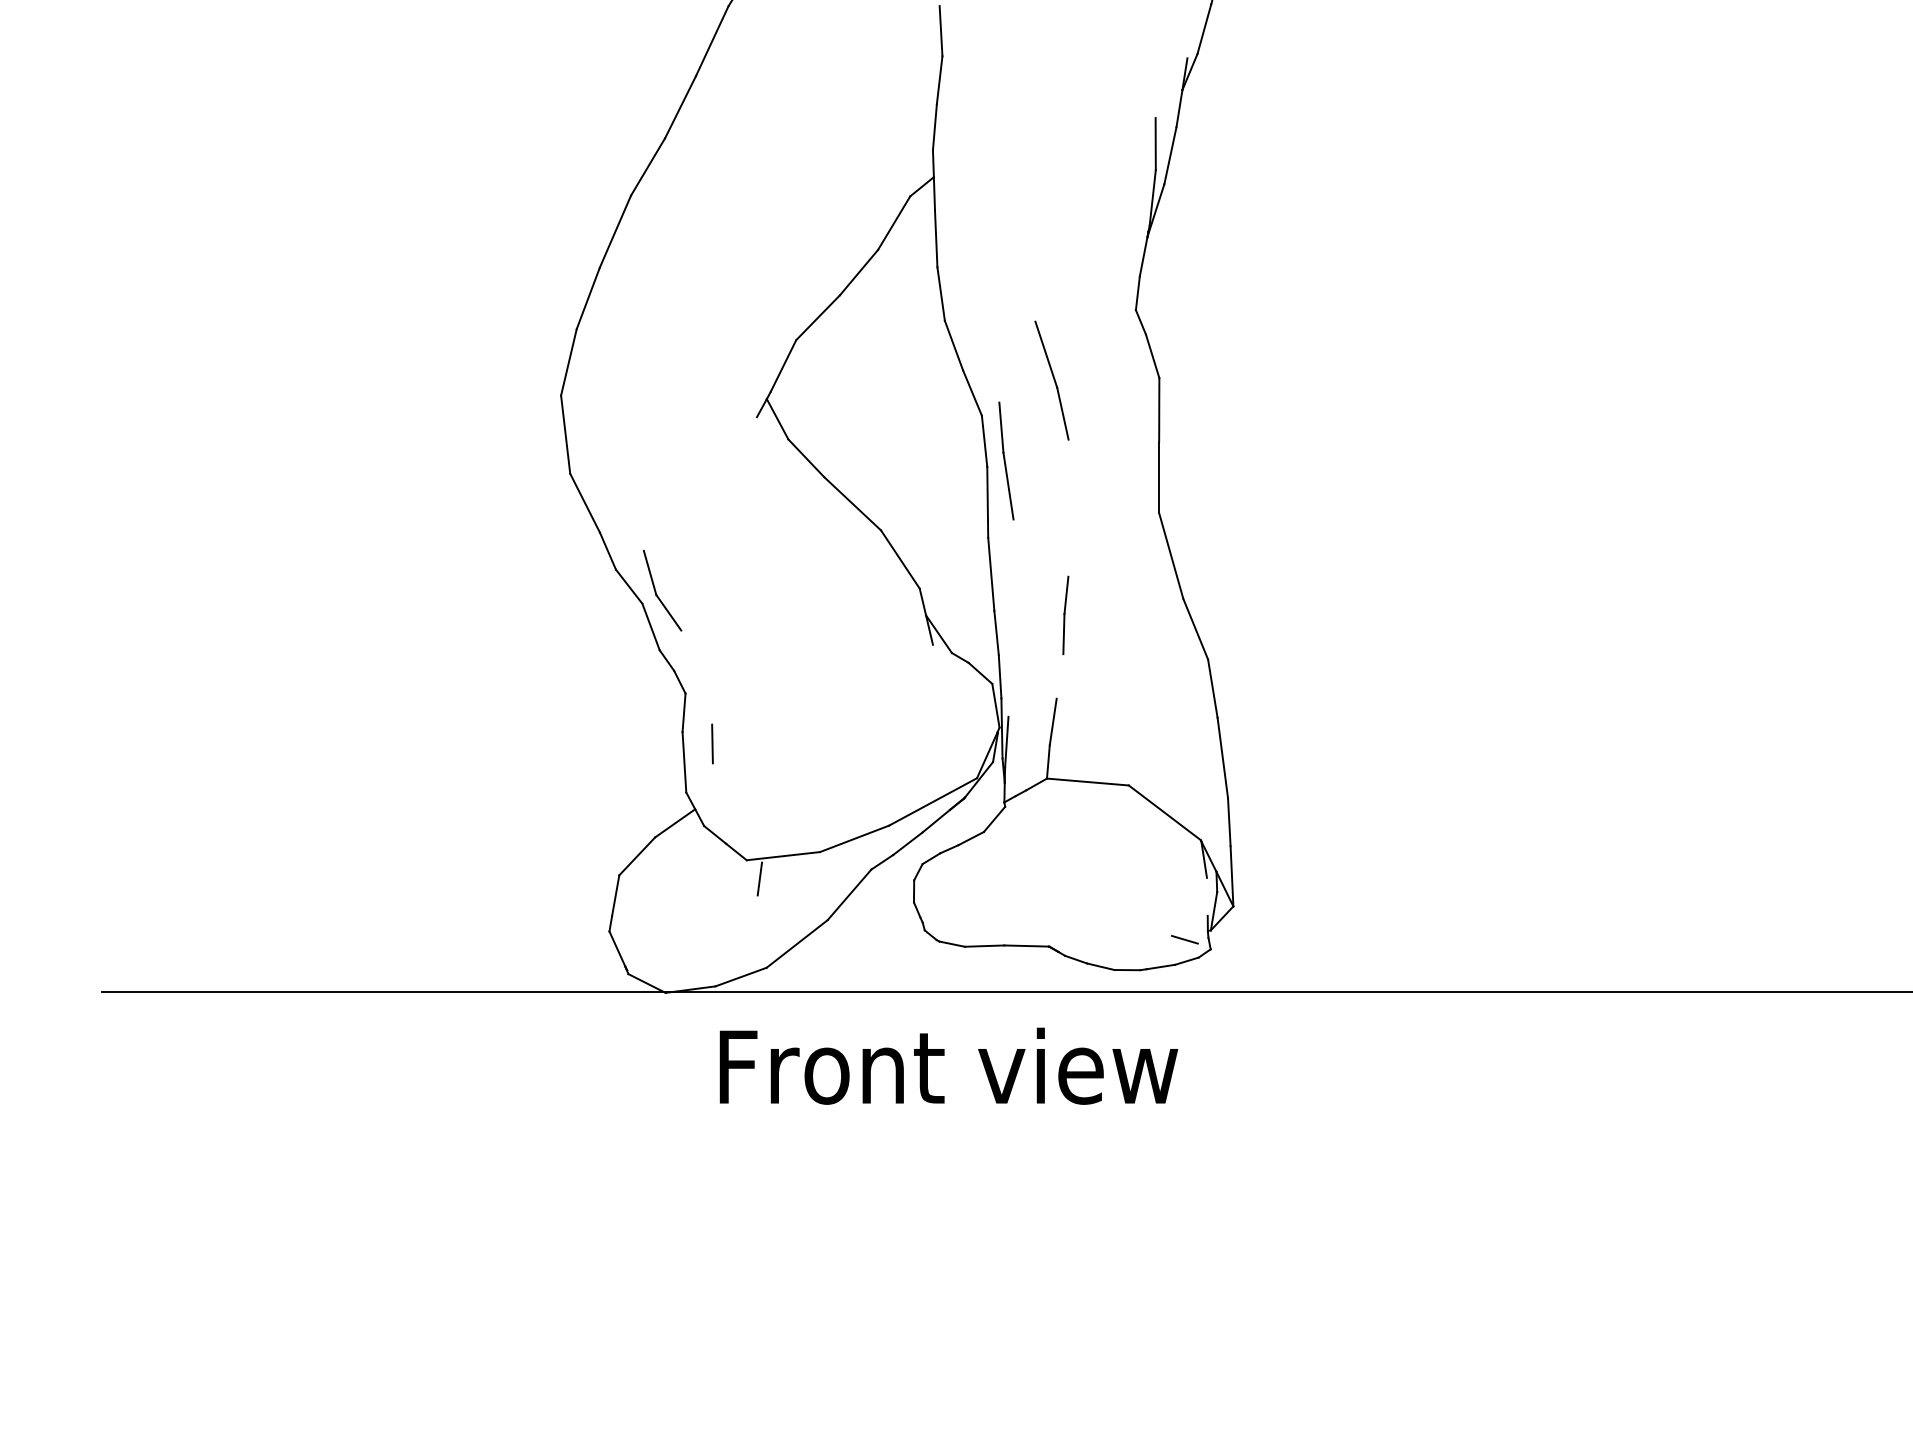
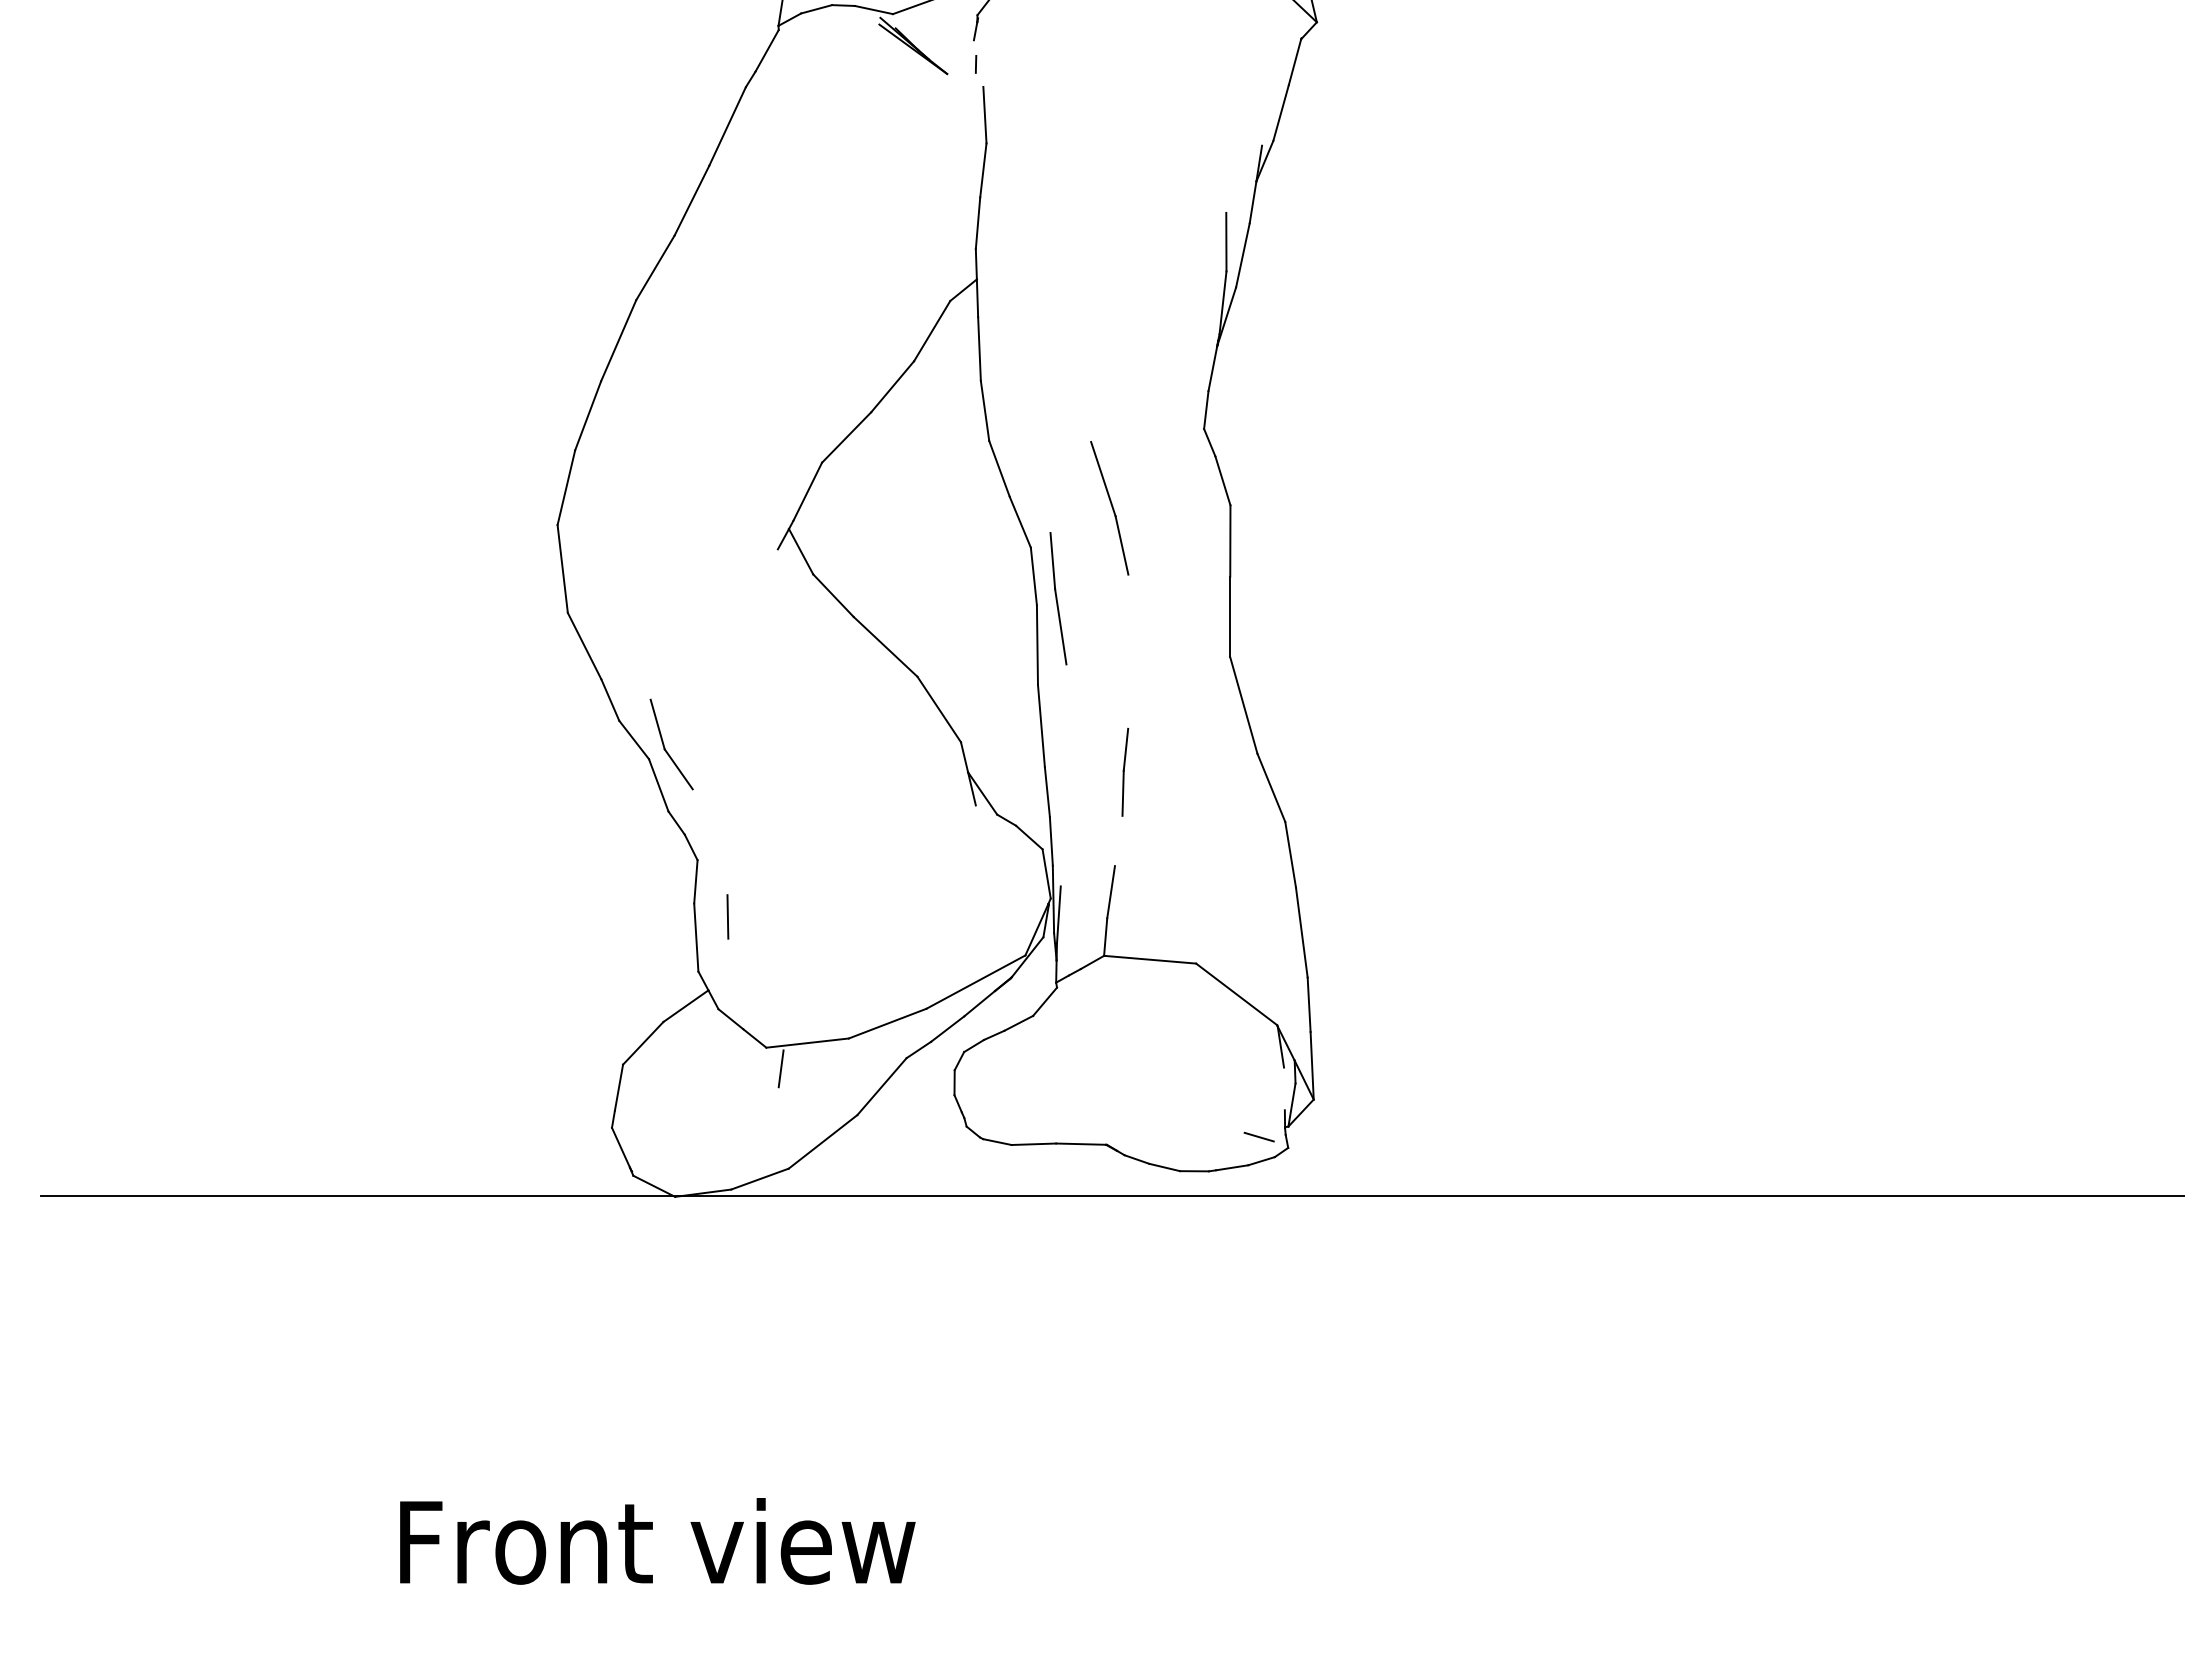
text: (948, 1066) -> (657, 1541), moved

